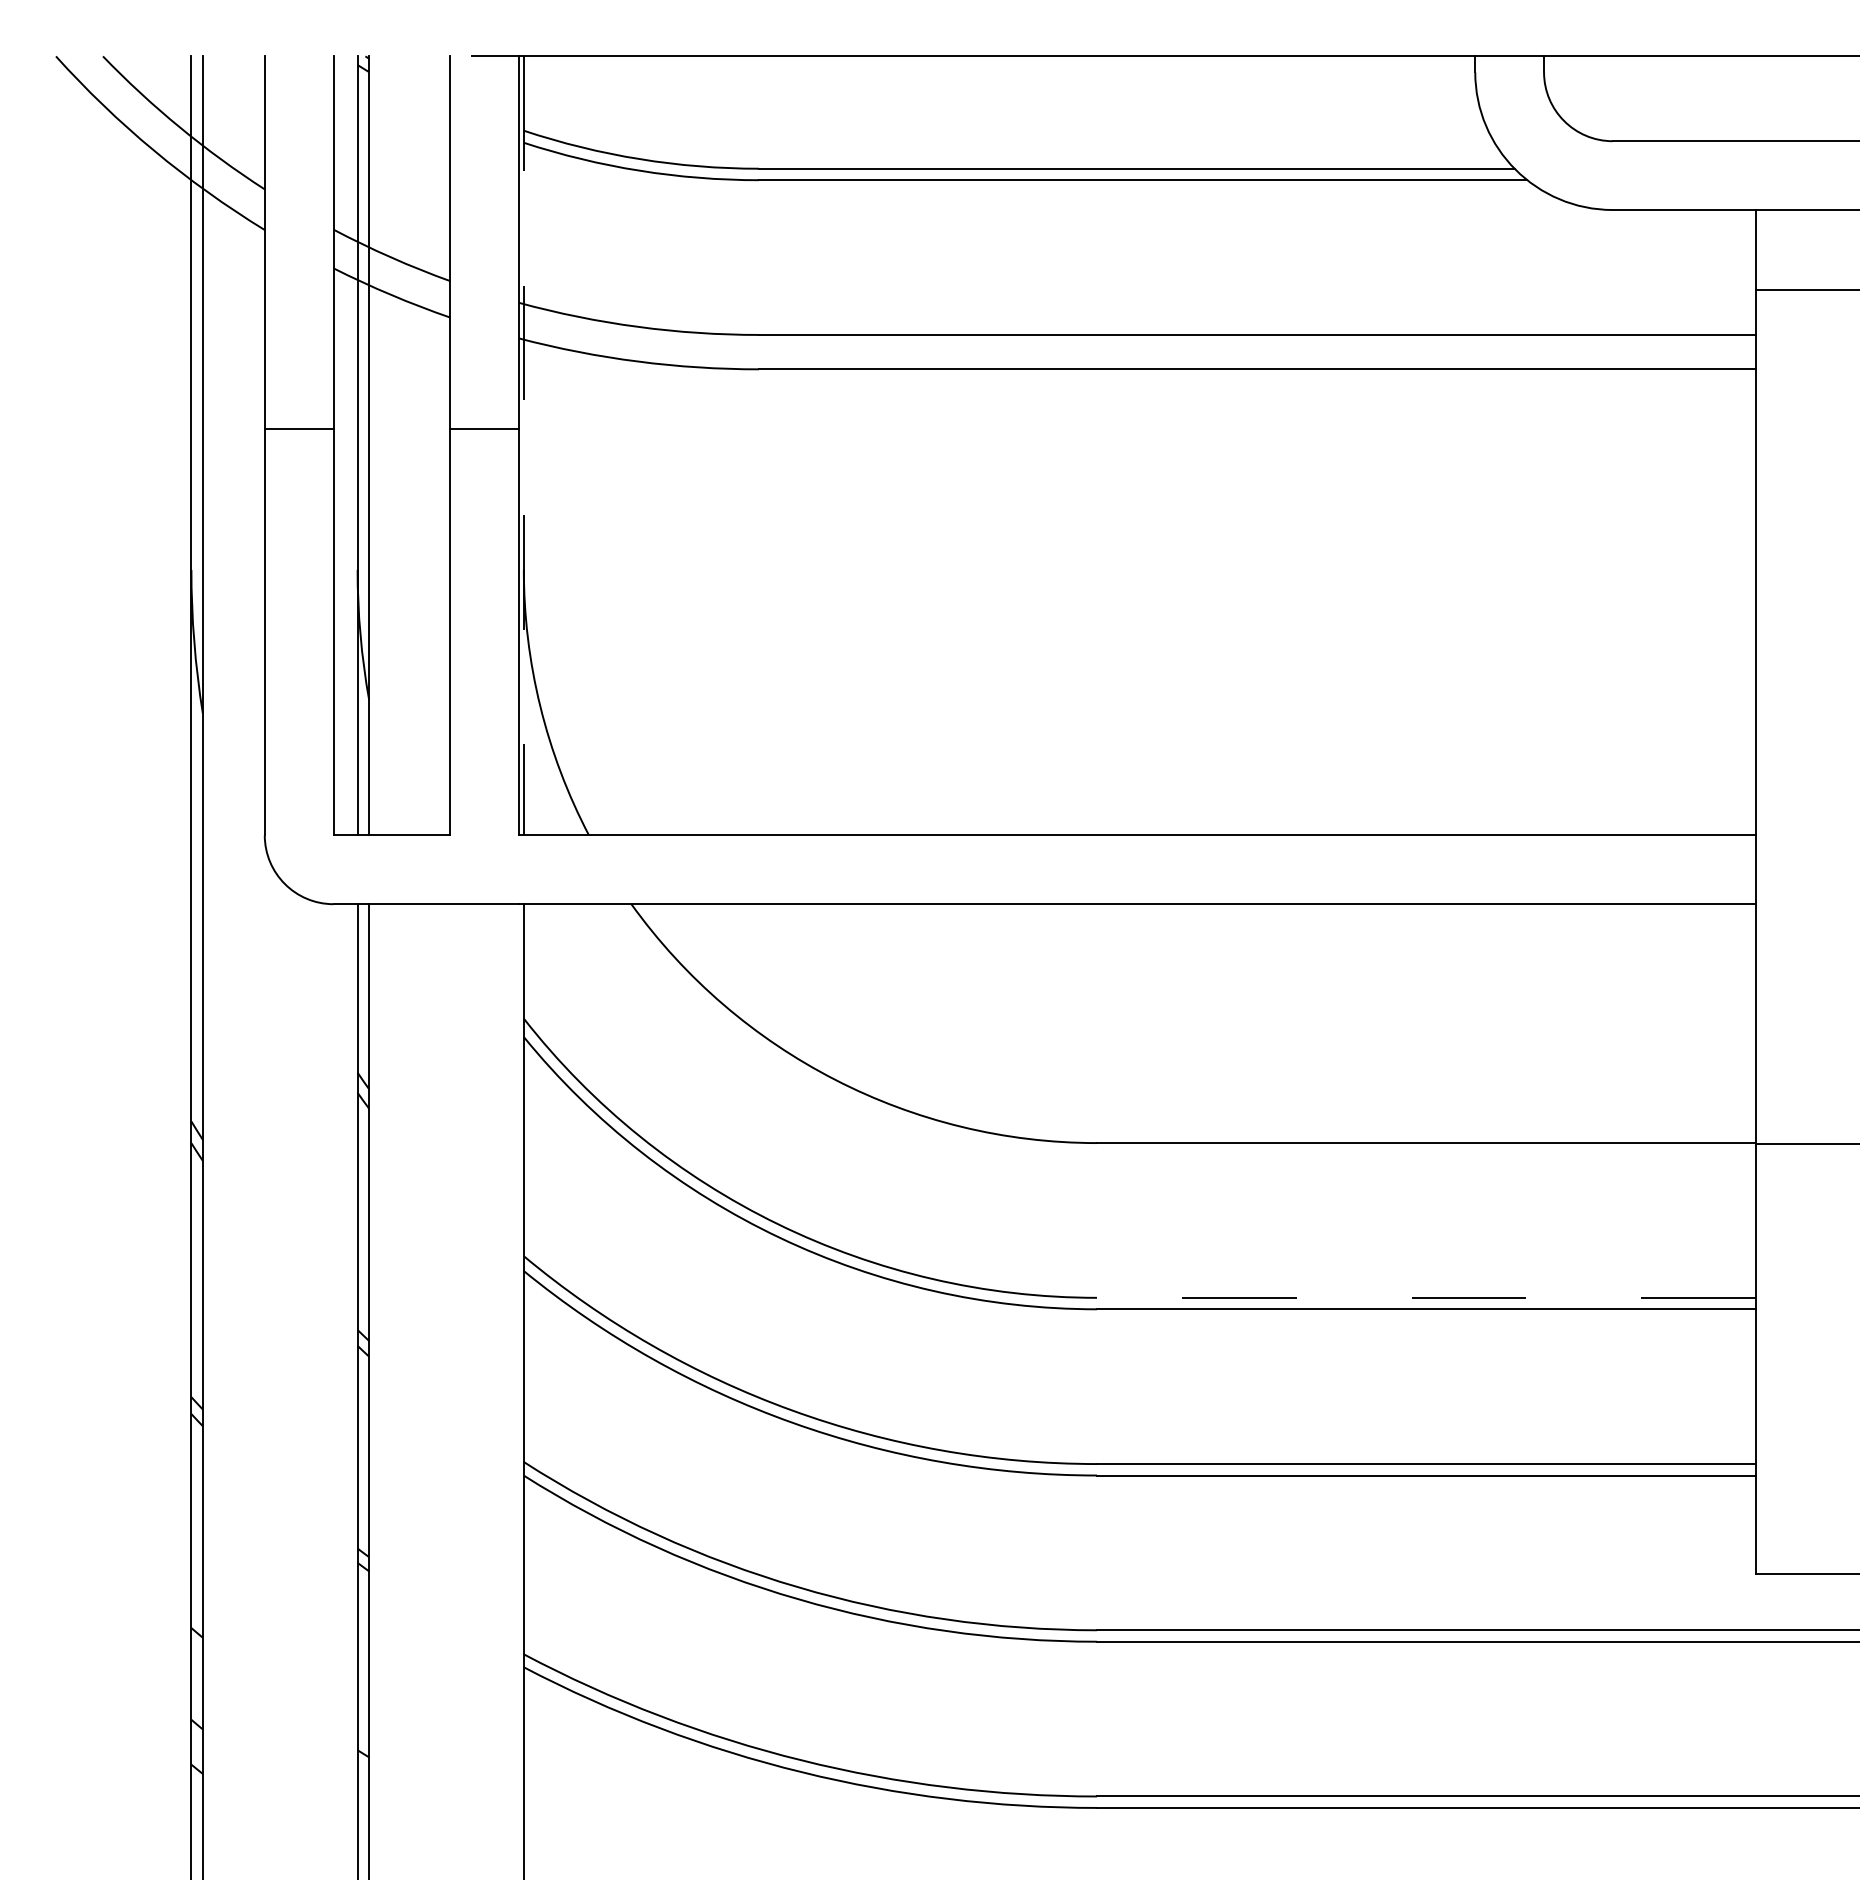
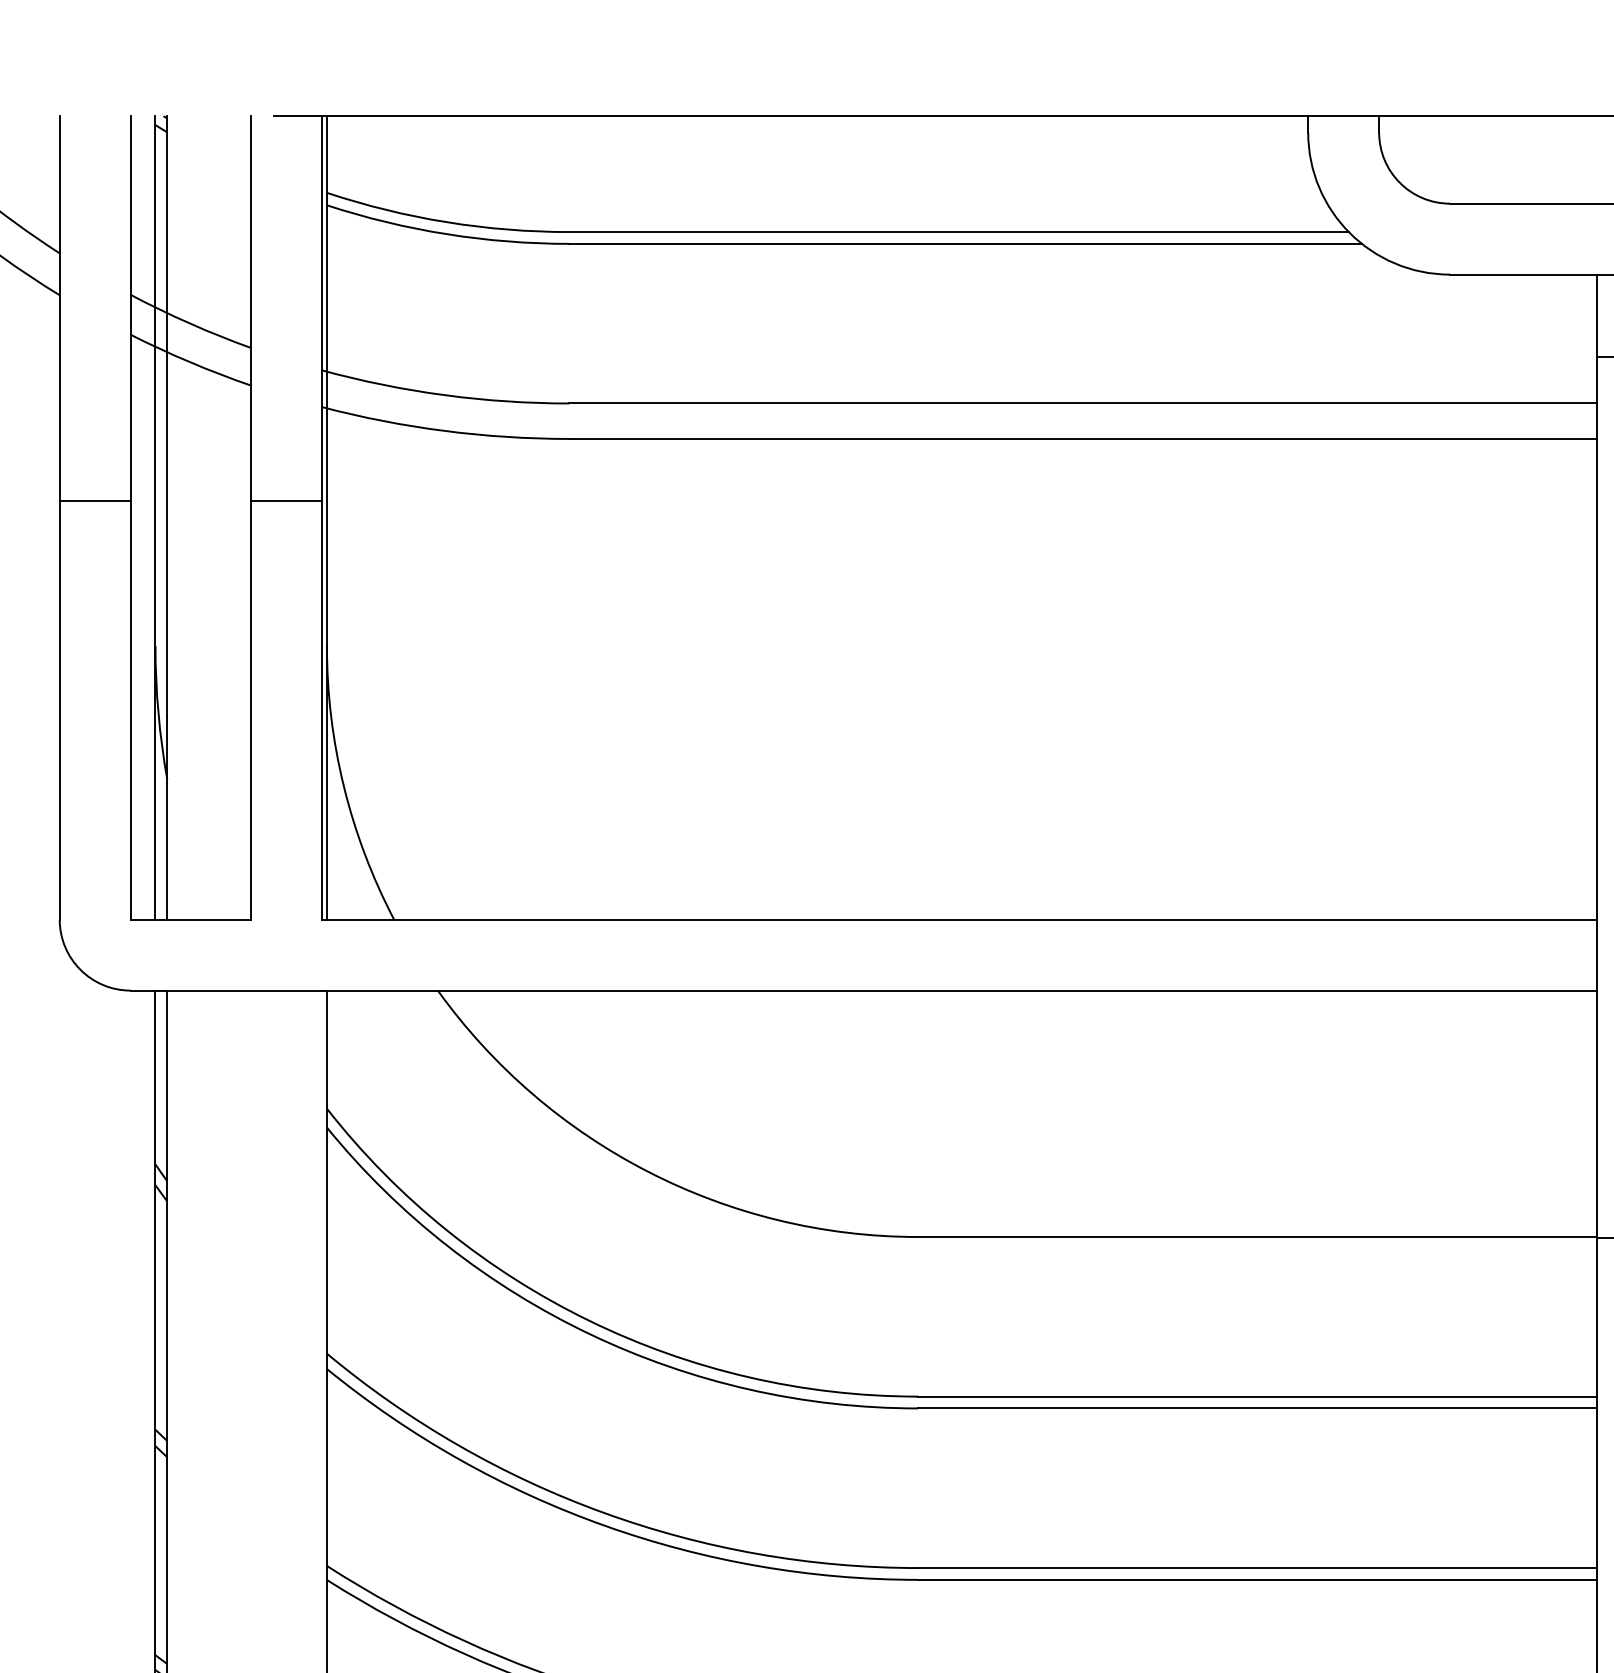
line: (523, 445) -> (326, 517), dashed -> solid
line: (1425, 1297) -> (1256, 1396), dashed -> solid

